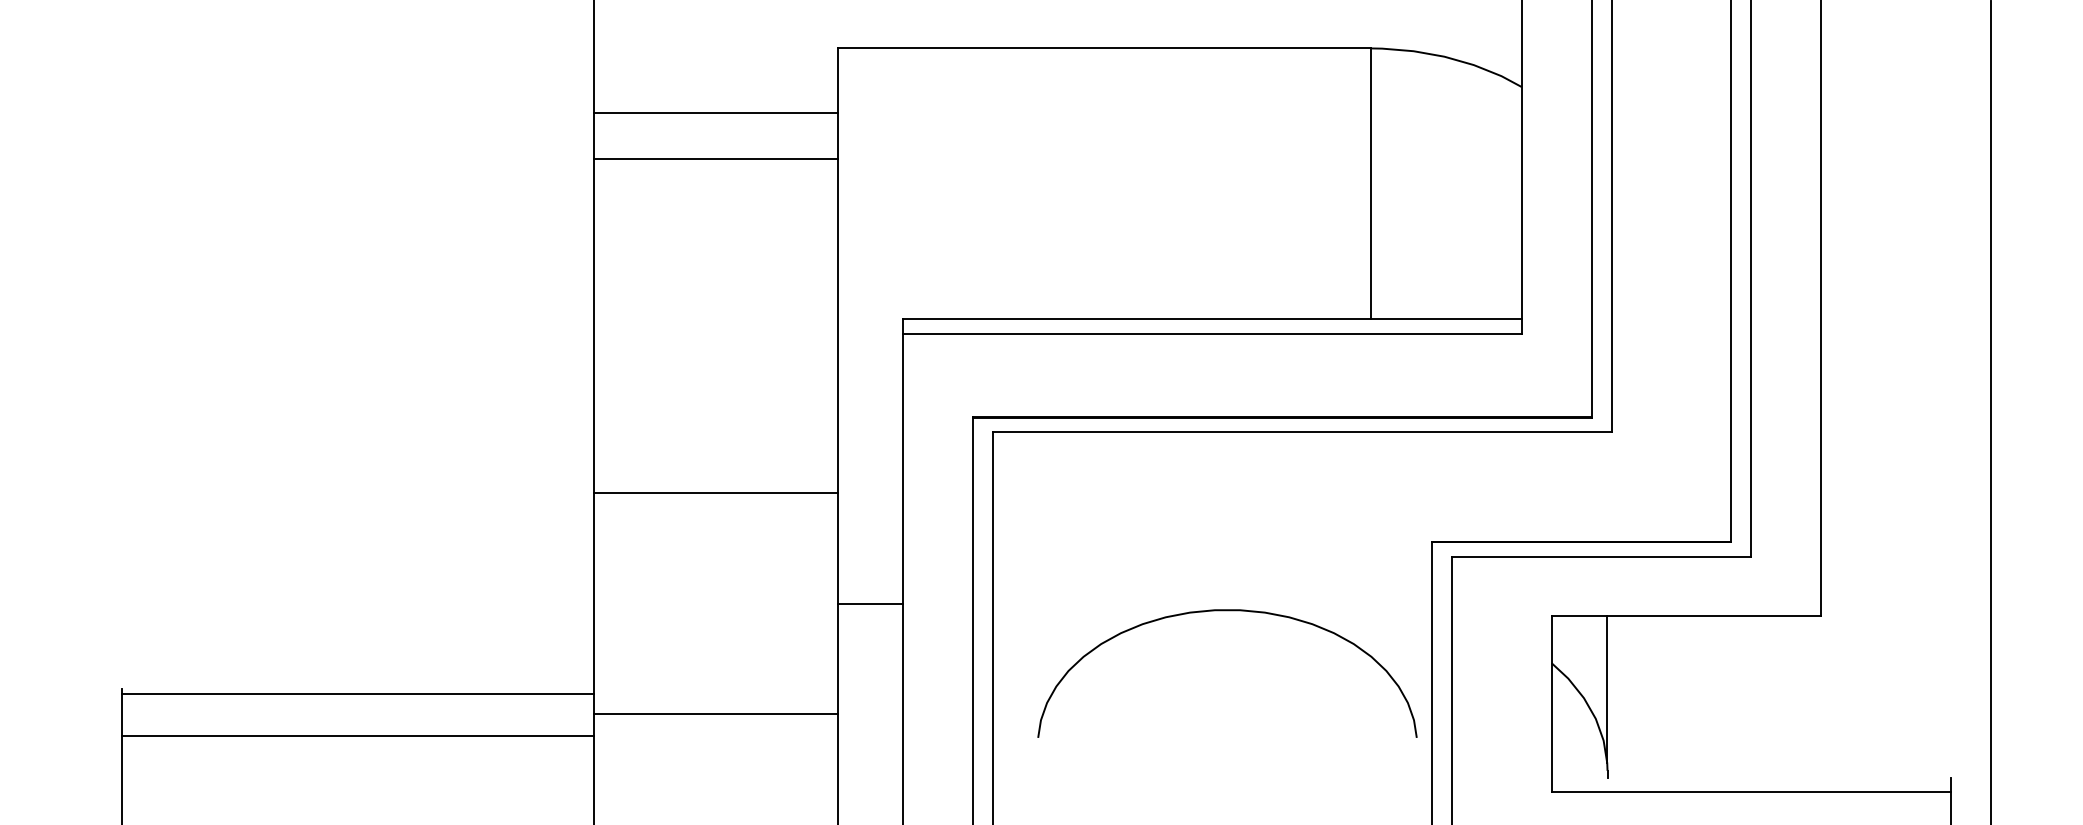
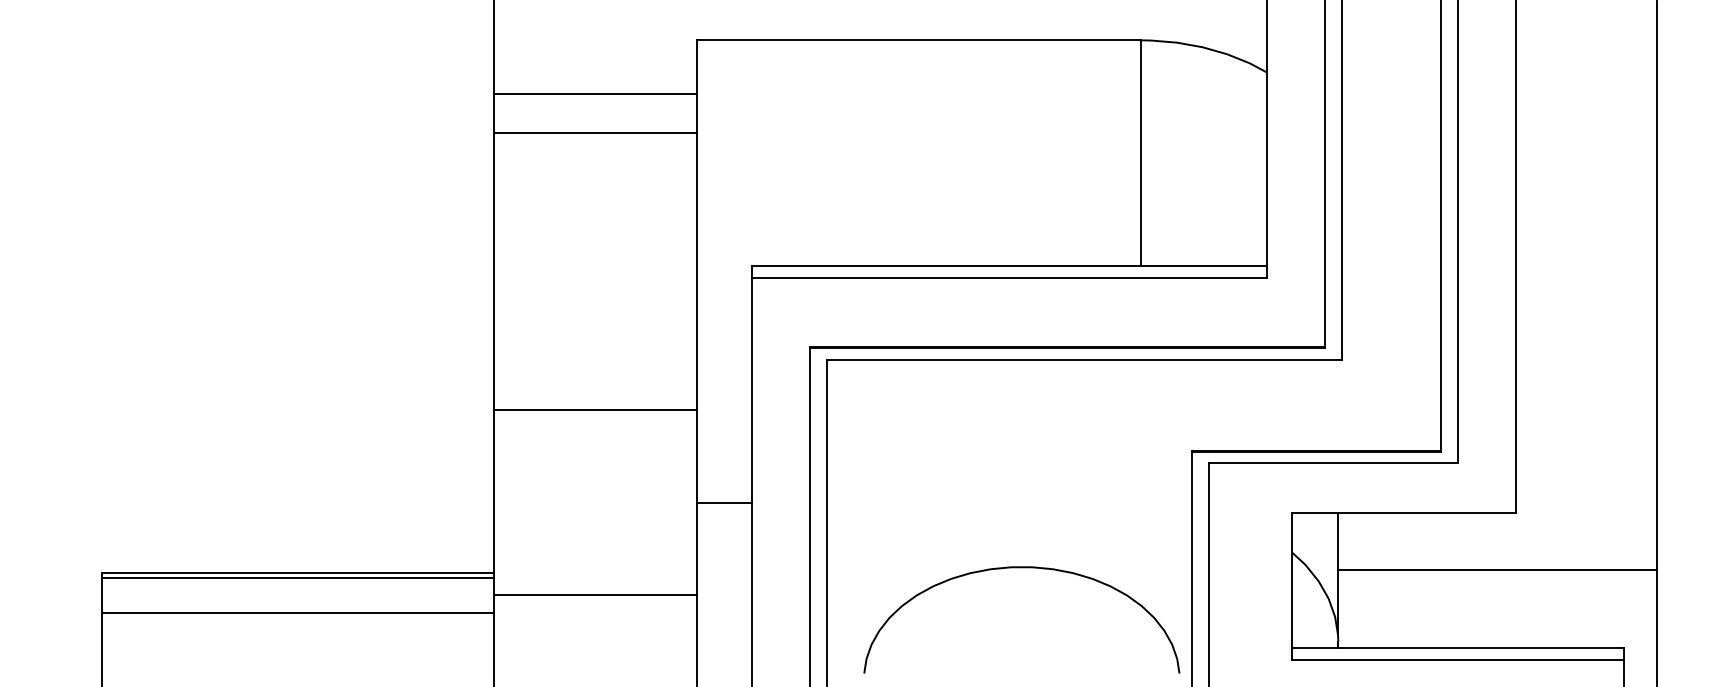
curve: (1227, 611) -> (1021, 568), moved
line: (1798, 684) -> (1497, 569), added
line: (358, 688) -> (298, 573), added
line: (1750, 777) -> (1457, 647), added

